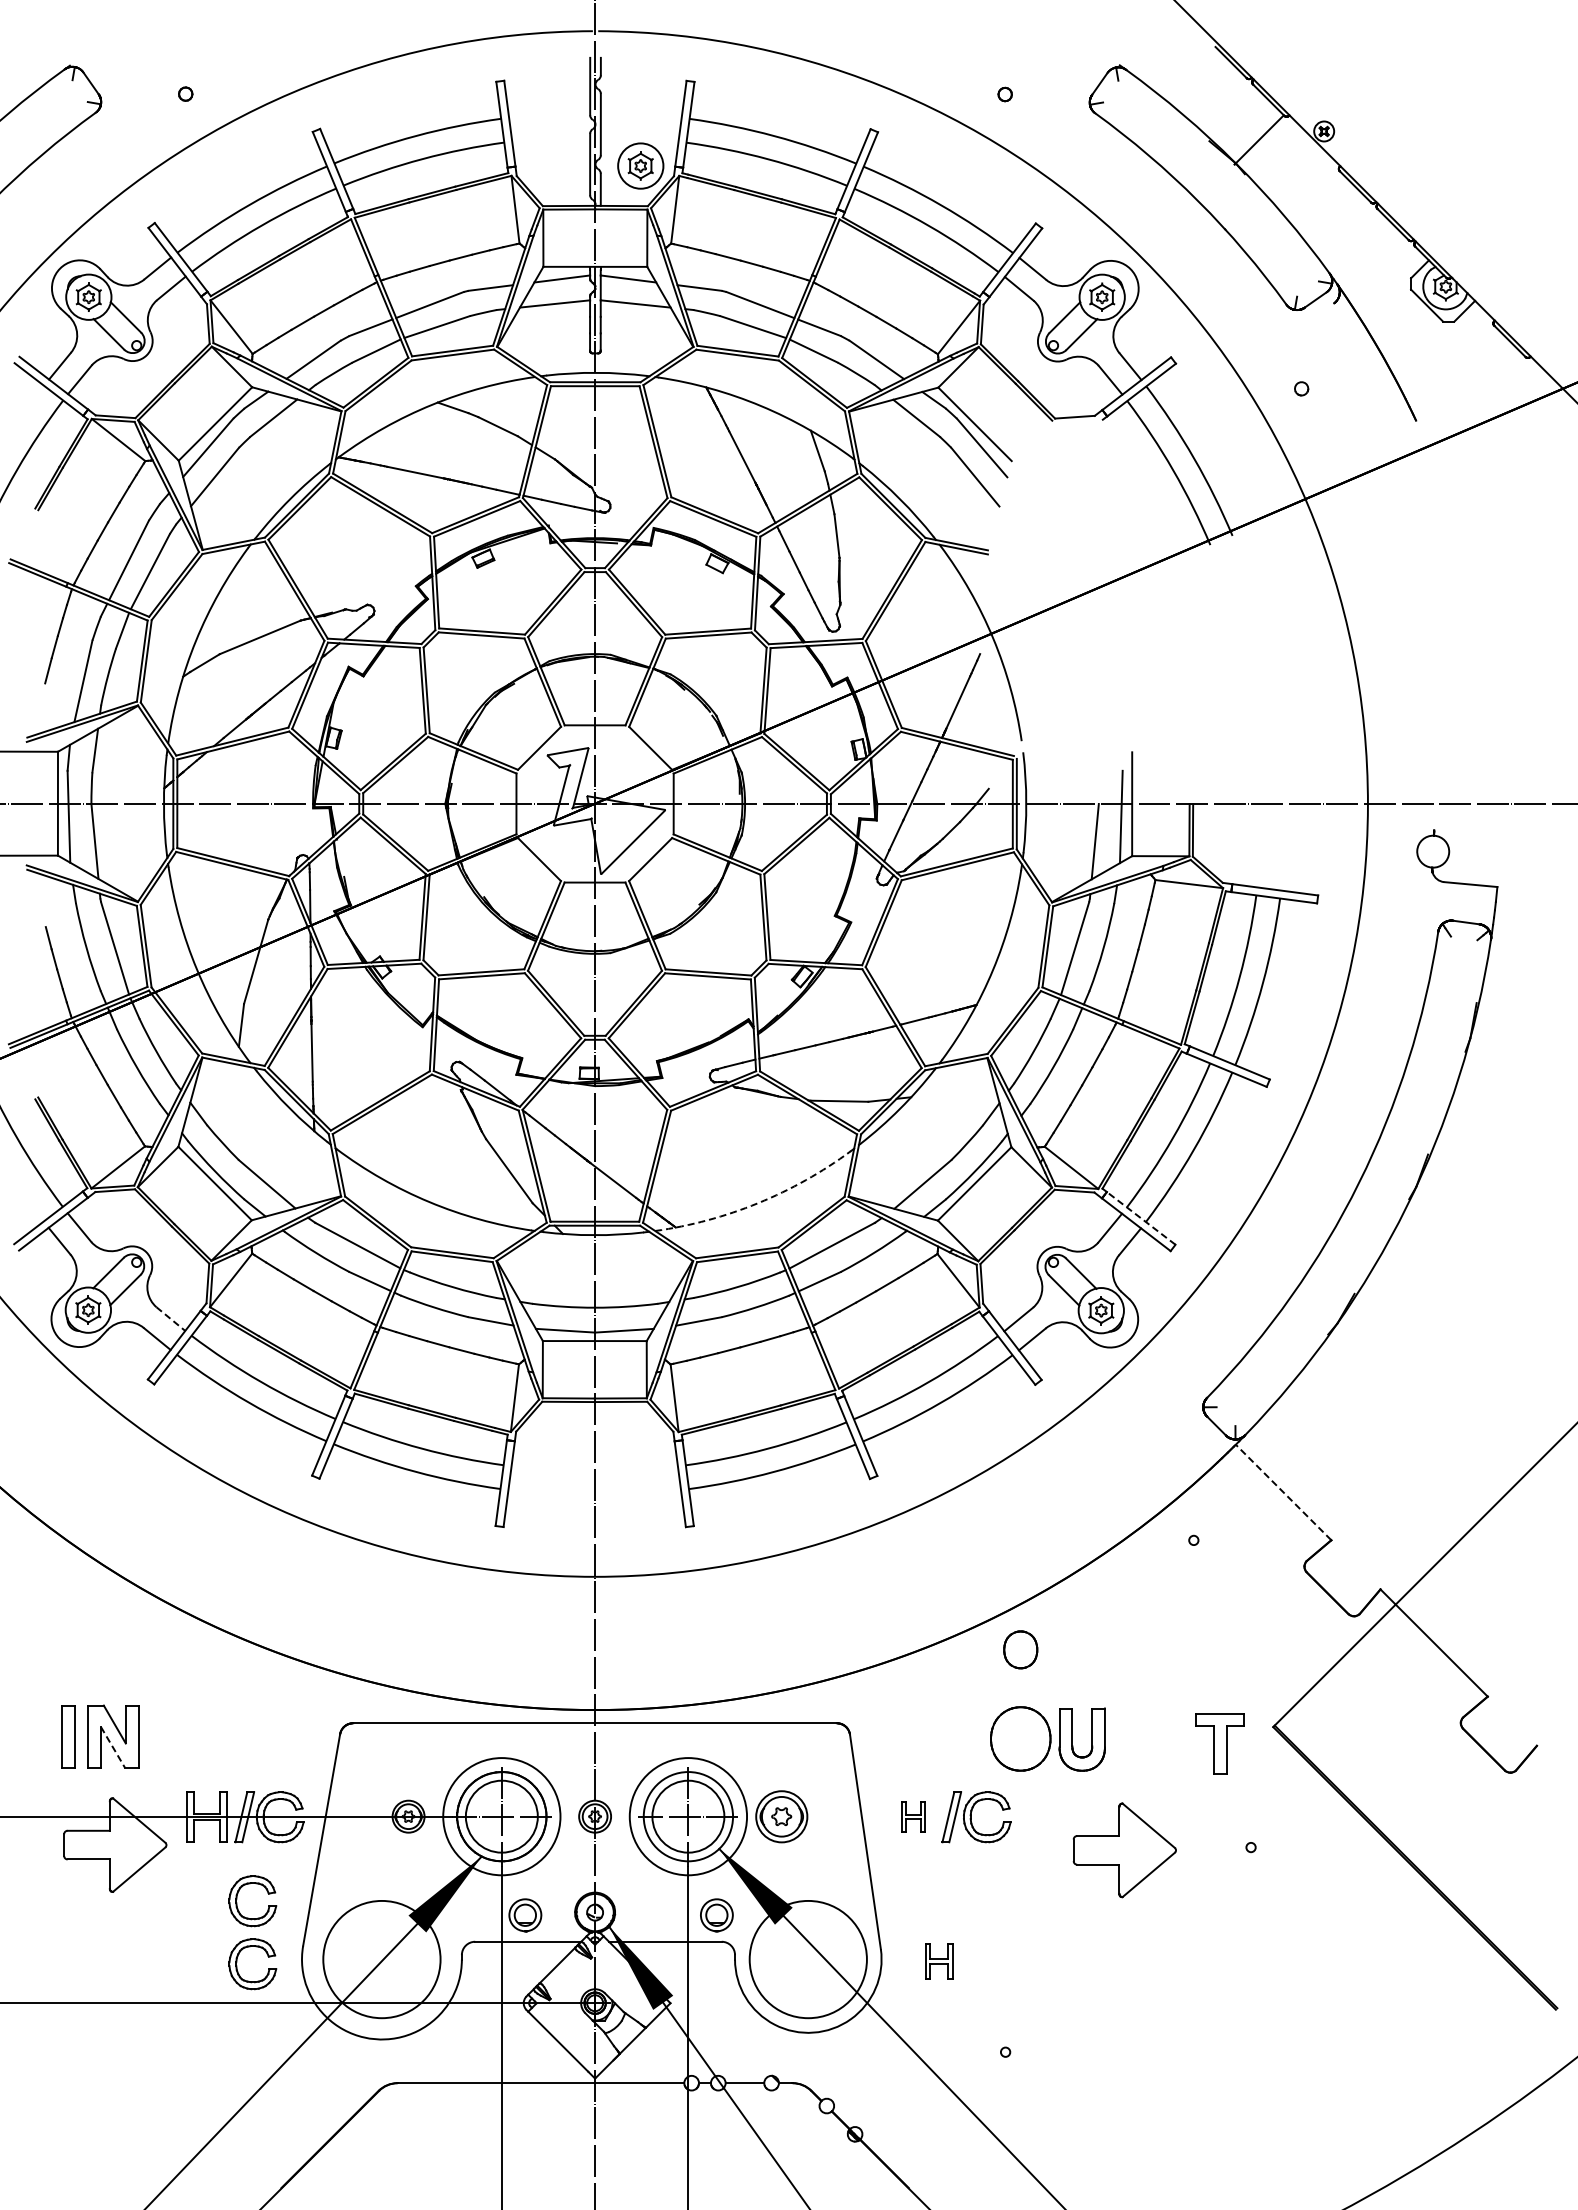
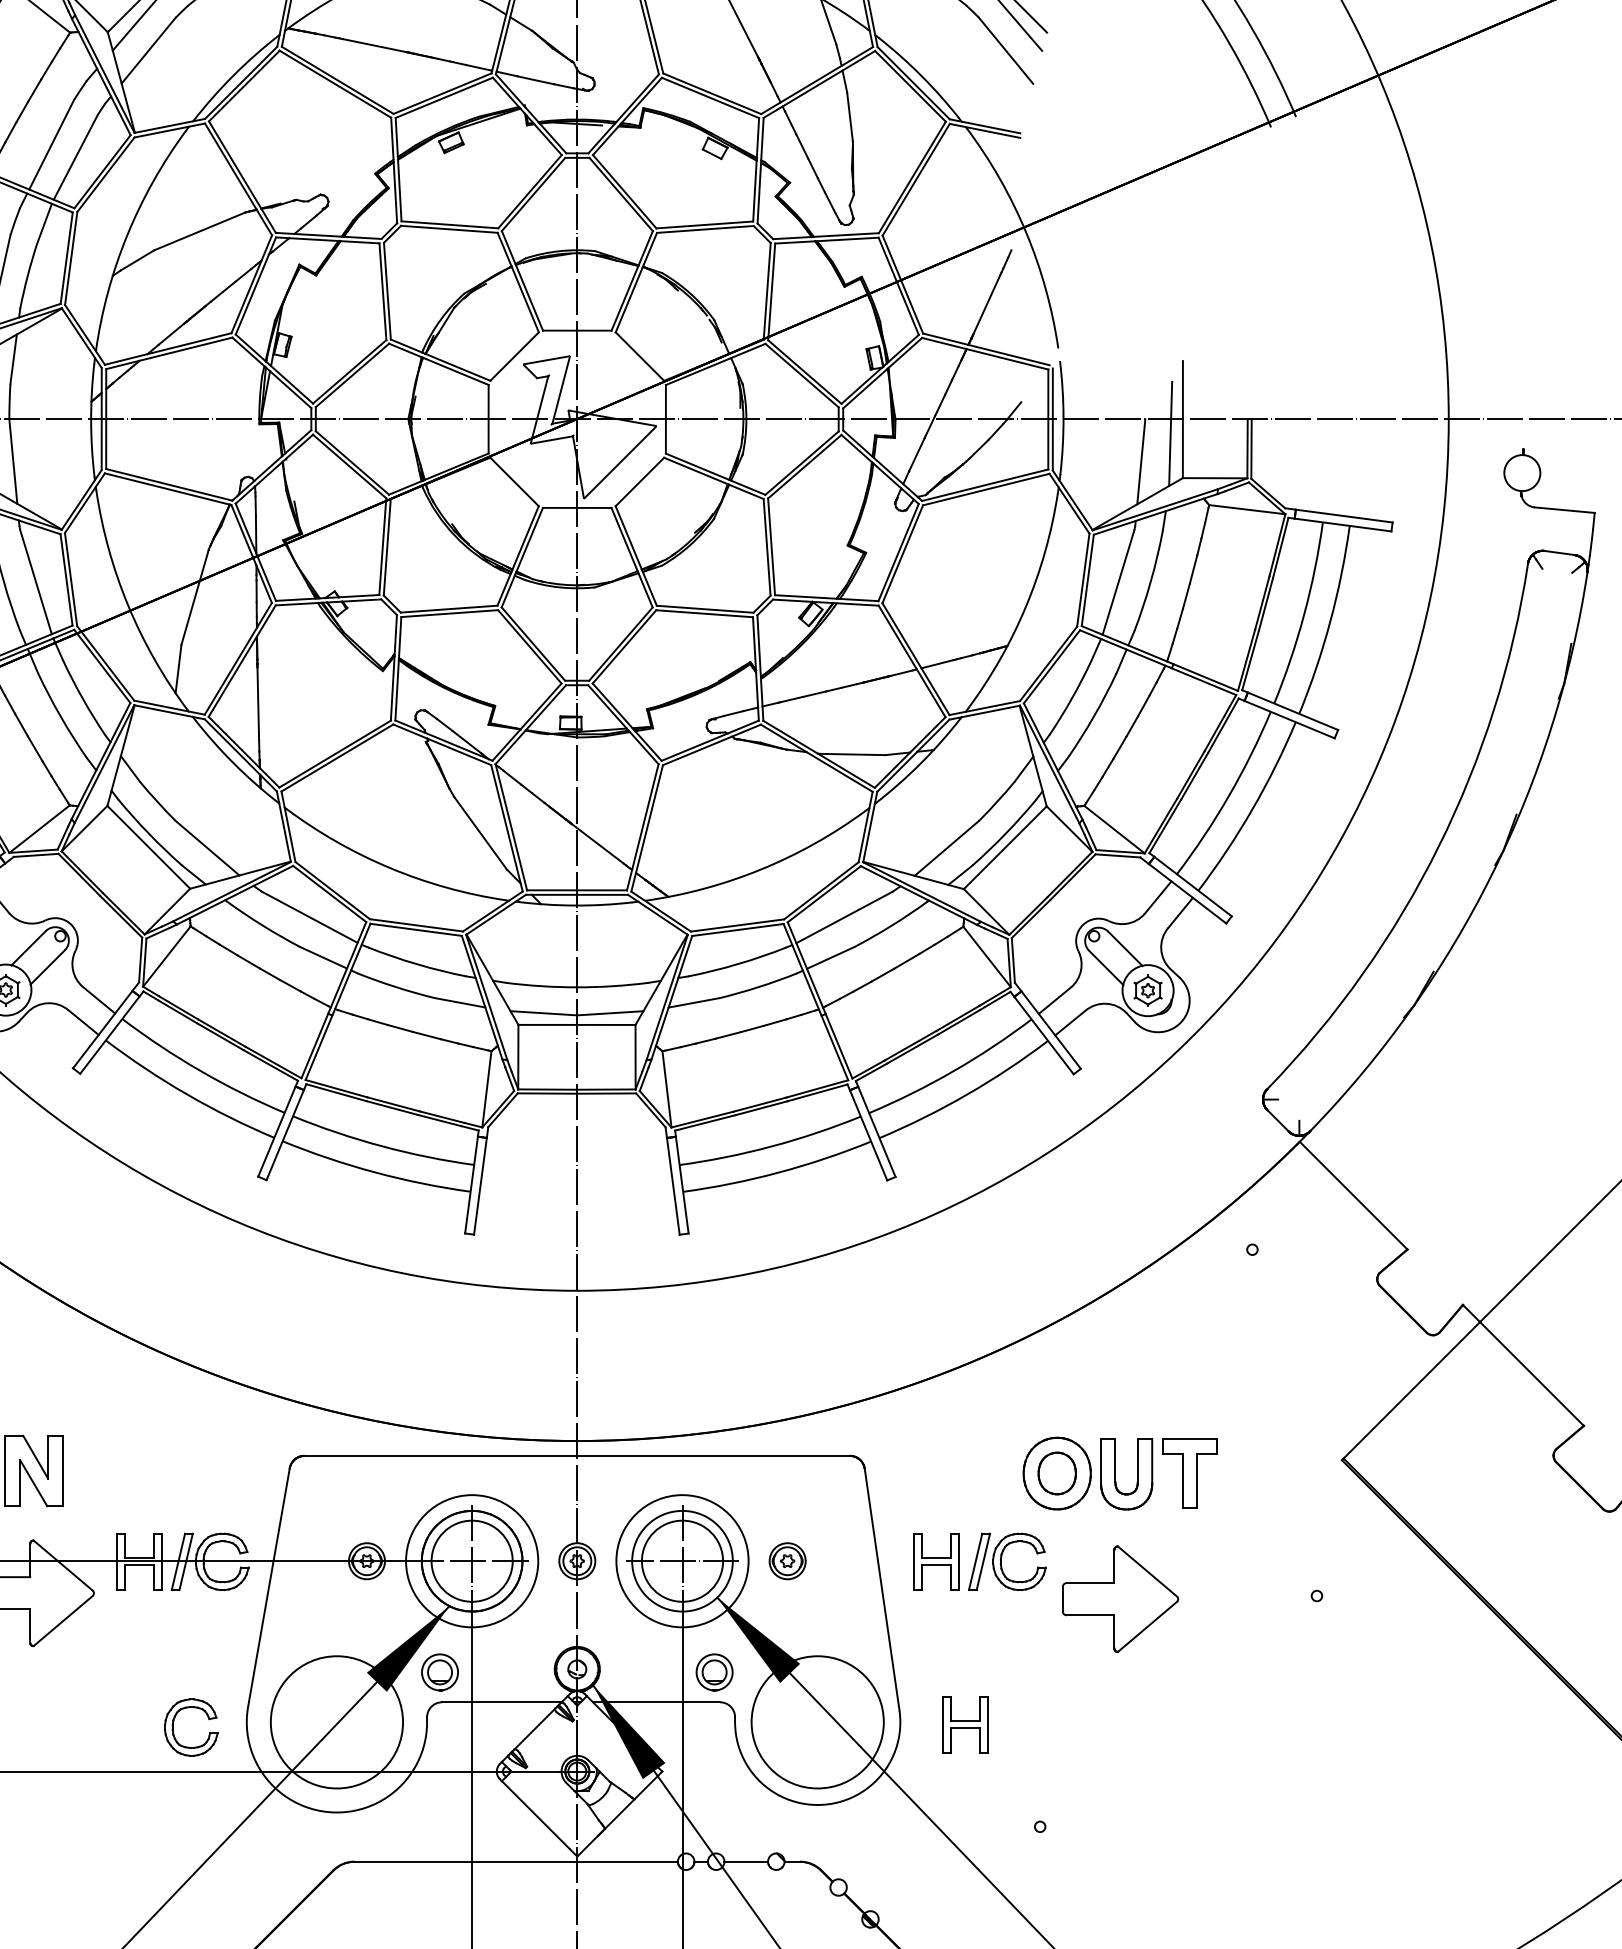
arc: (758, 1203) -> (761, 869), dashed -> solid
line: (1140, 1218) -> (1192, 886), dashed -> solid
line: (170, 1319) -> (98, 1000), dashed -> solid
line: (1283, 1492) -> (1353, 1195), dashed -> solid
part: (1020, 1649) -> (1056, 1473), moved
part: (1219, 1743) -> (1188, 1473), moved
line: (113, 1747) -> (34, 1483), dashed -> solid
part: (781, 1816) -> (787, 1561), size x0.62
part: (913, 1816) -> (936, 1561), size x1.67
part: (1124, 1850) -> (1120, 1599), moved
part: (237, 1902) -> (174, 1658), removed
part: (525, 1915) -> (440, 1672), moved
part: (939, 1961) -> (965, 1724), size x1.43

